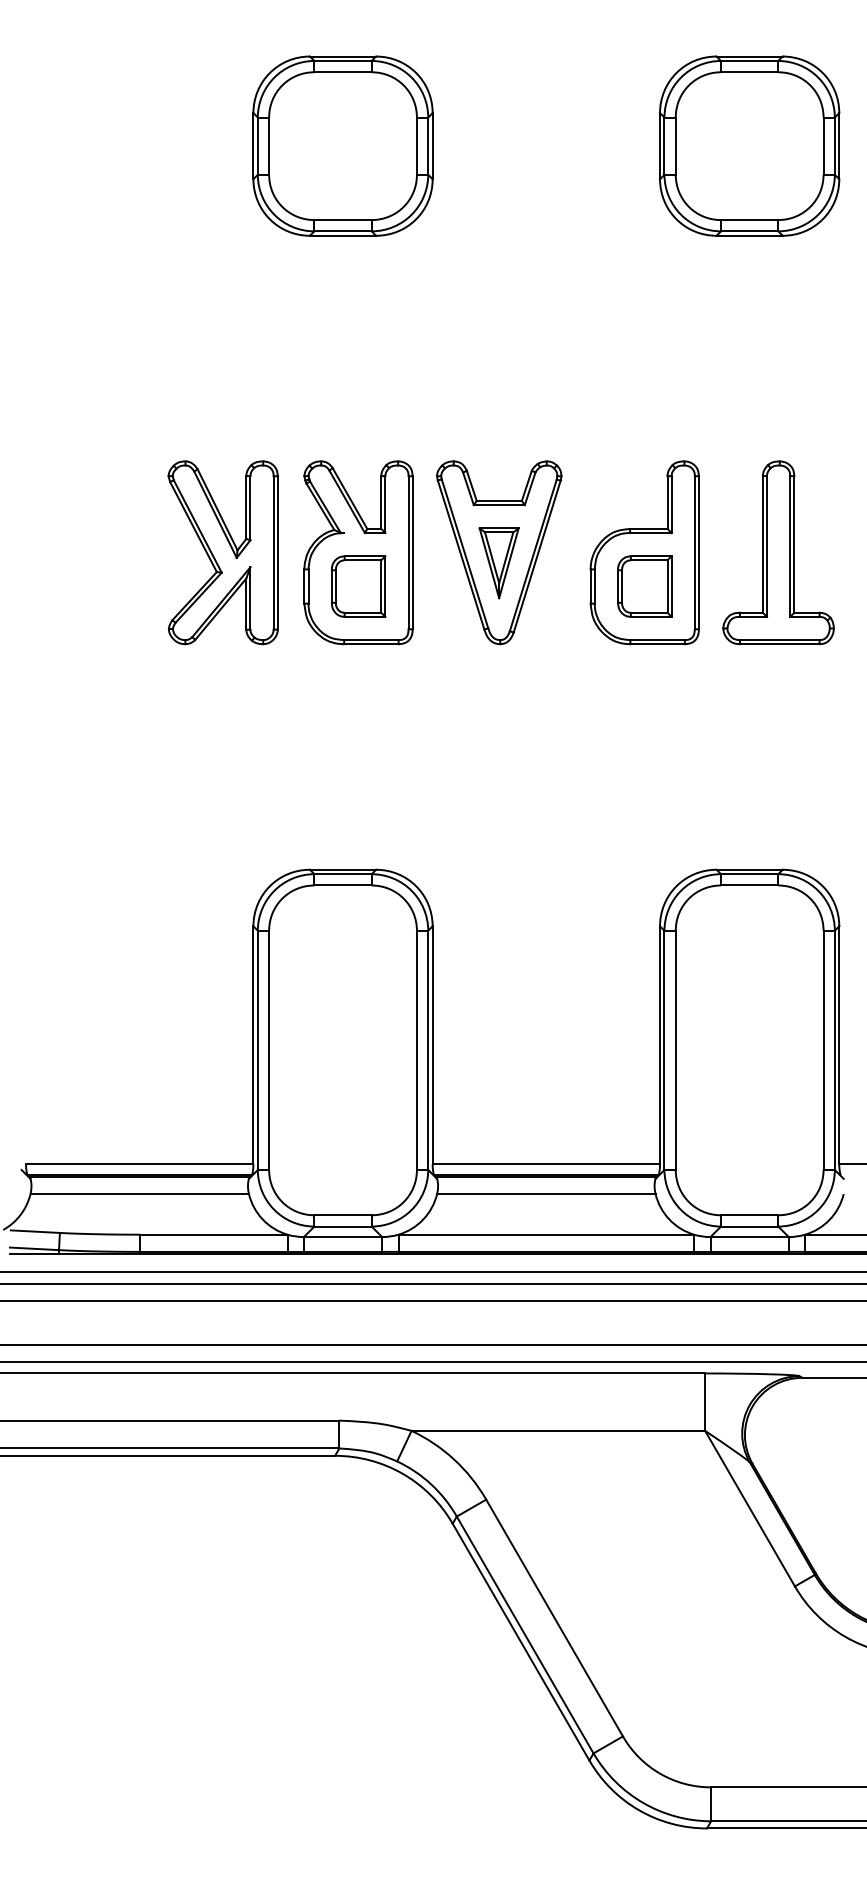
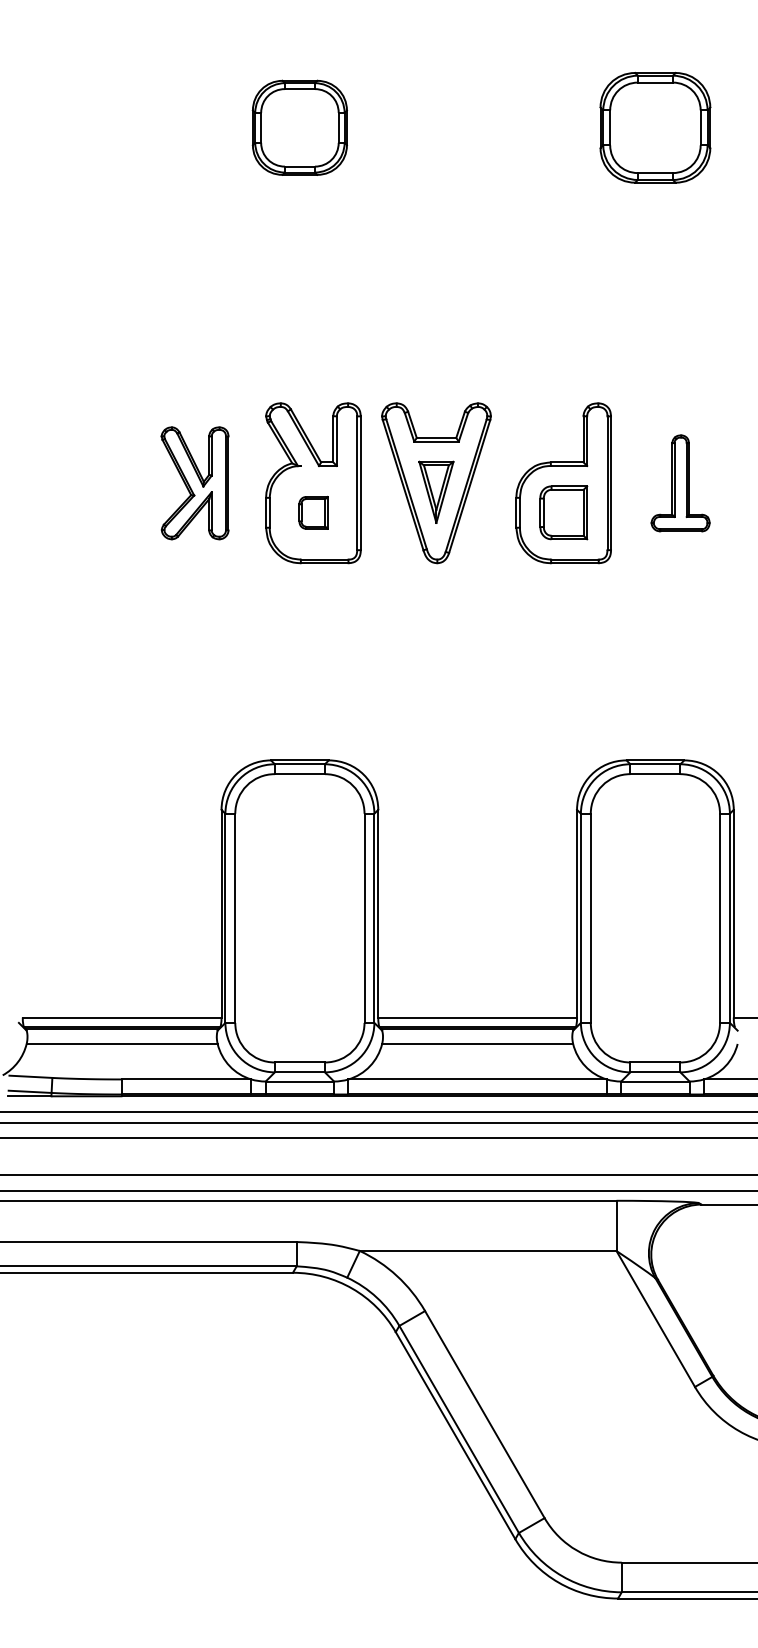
part: (342, 145) -> (299, 127), size x0.6
part: (749, 145) -> (655, 127), size x0.7
part: (222, 553) -> (194, 483), size x0.7
part: (778, 553) -> (680, 483), size x0.6
part: (358, 586) -> (313, 512), size x0.6

